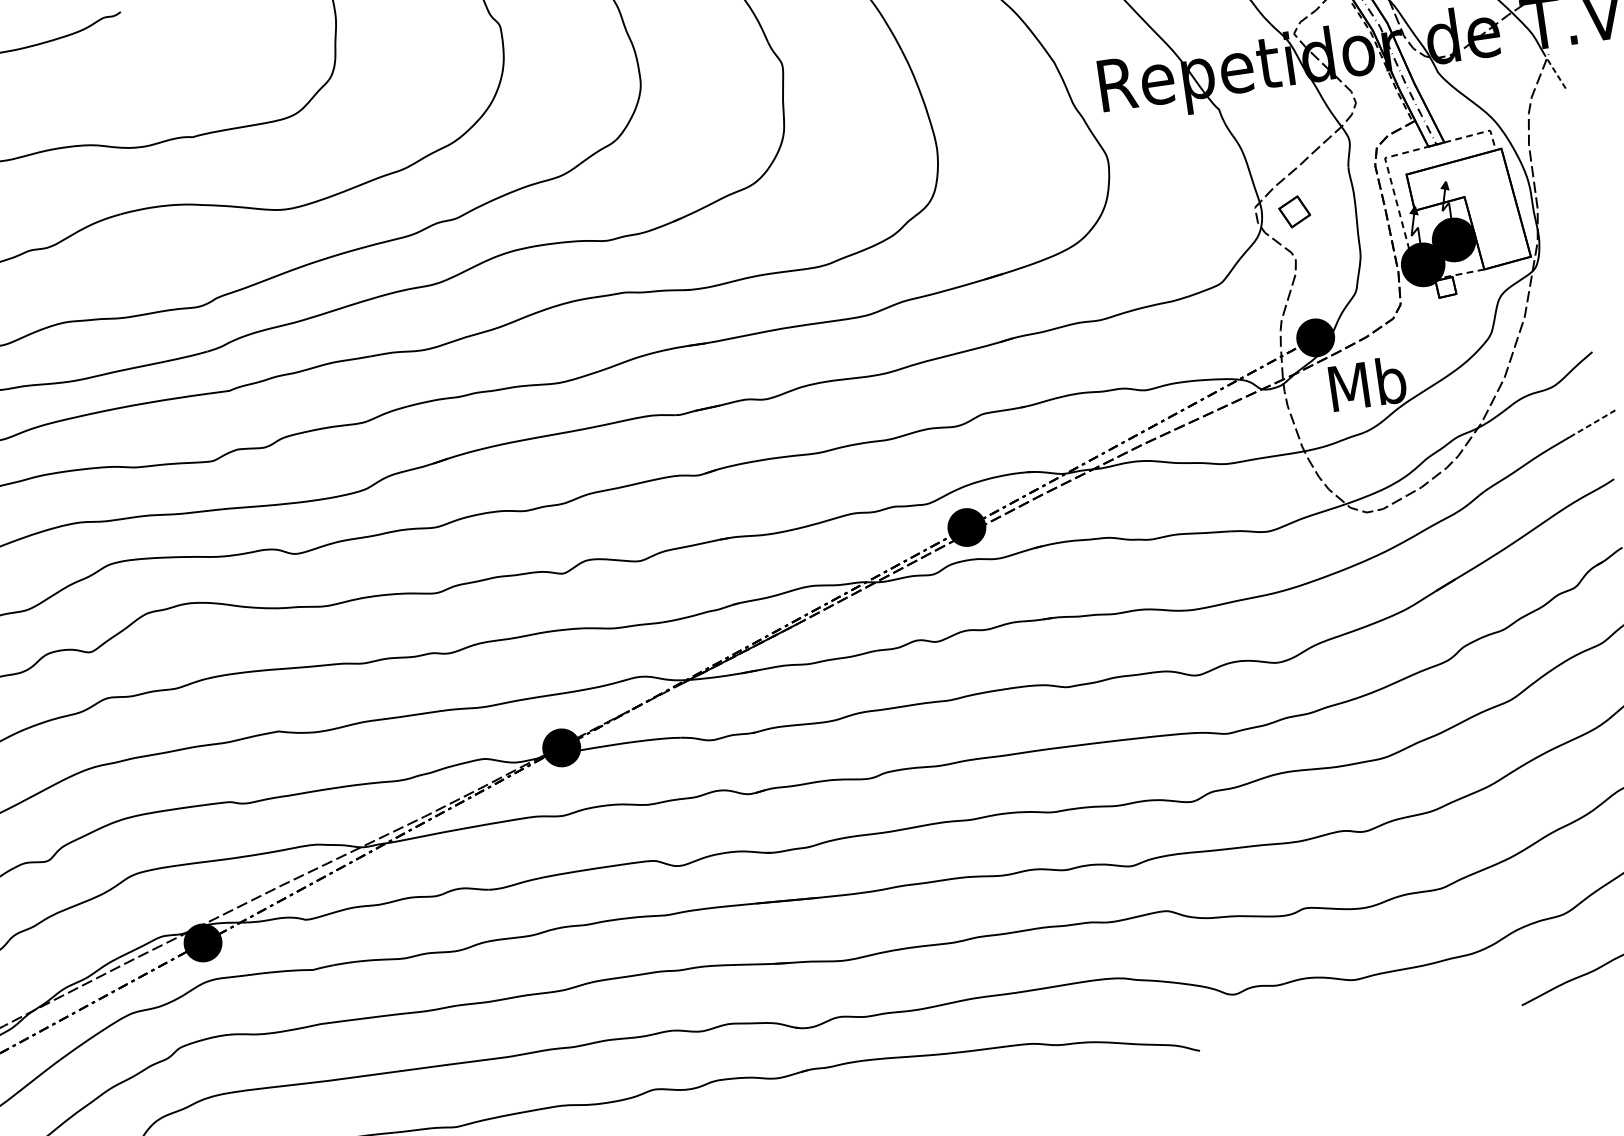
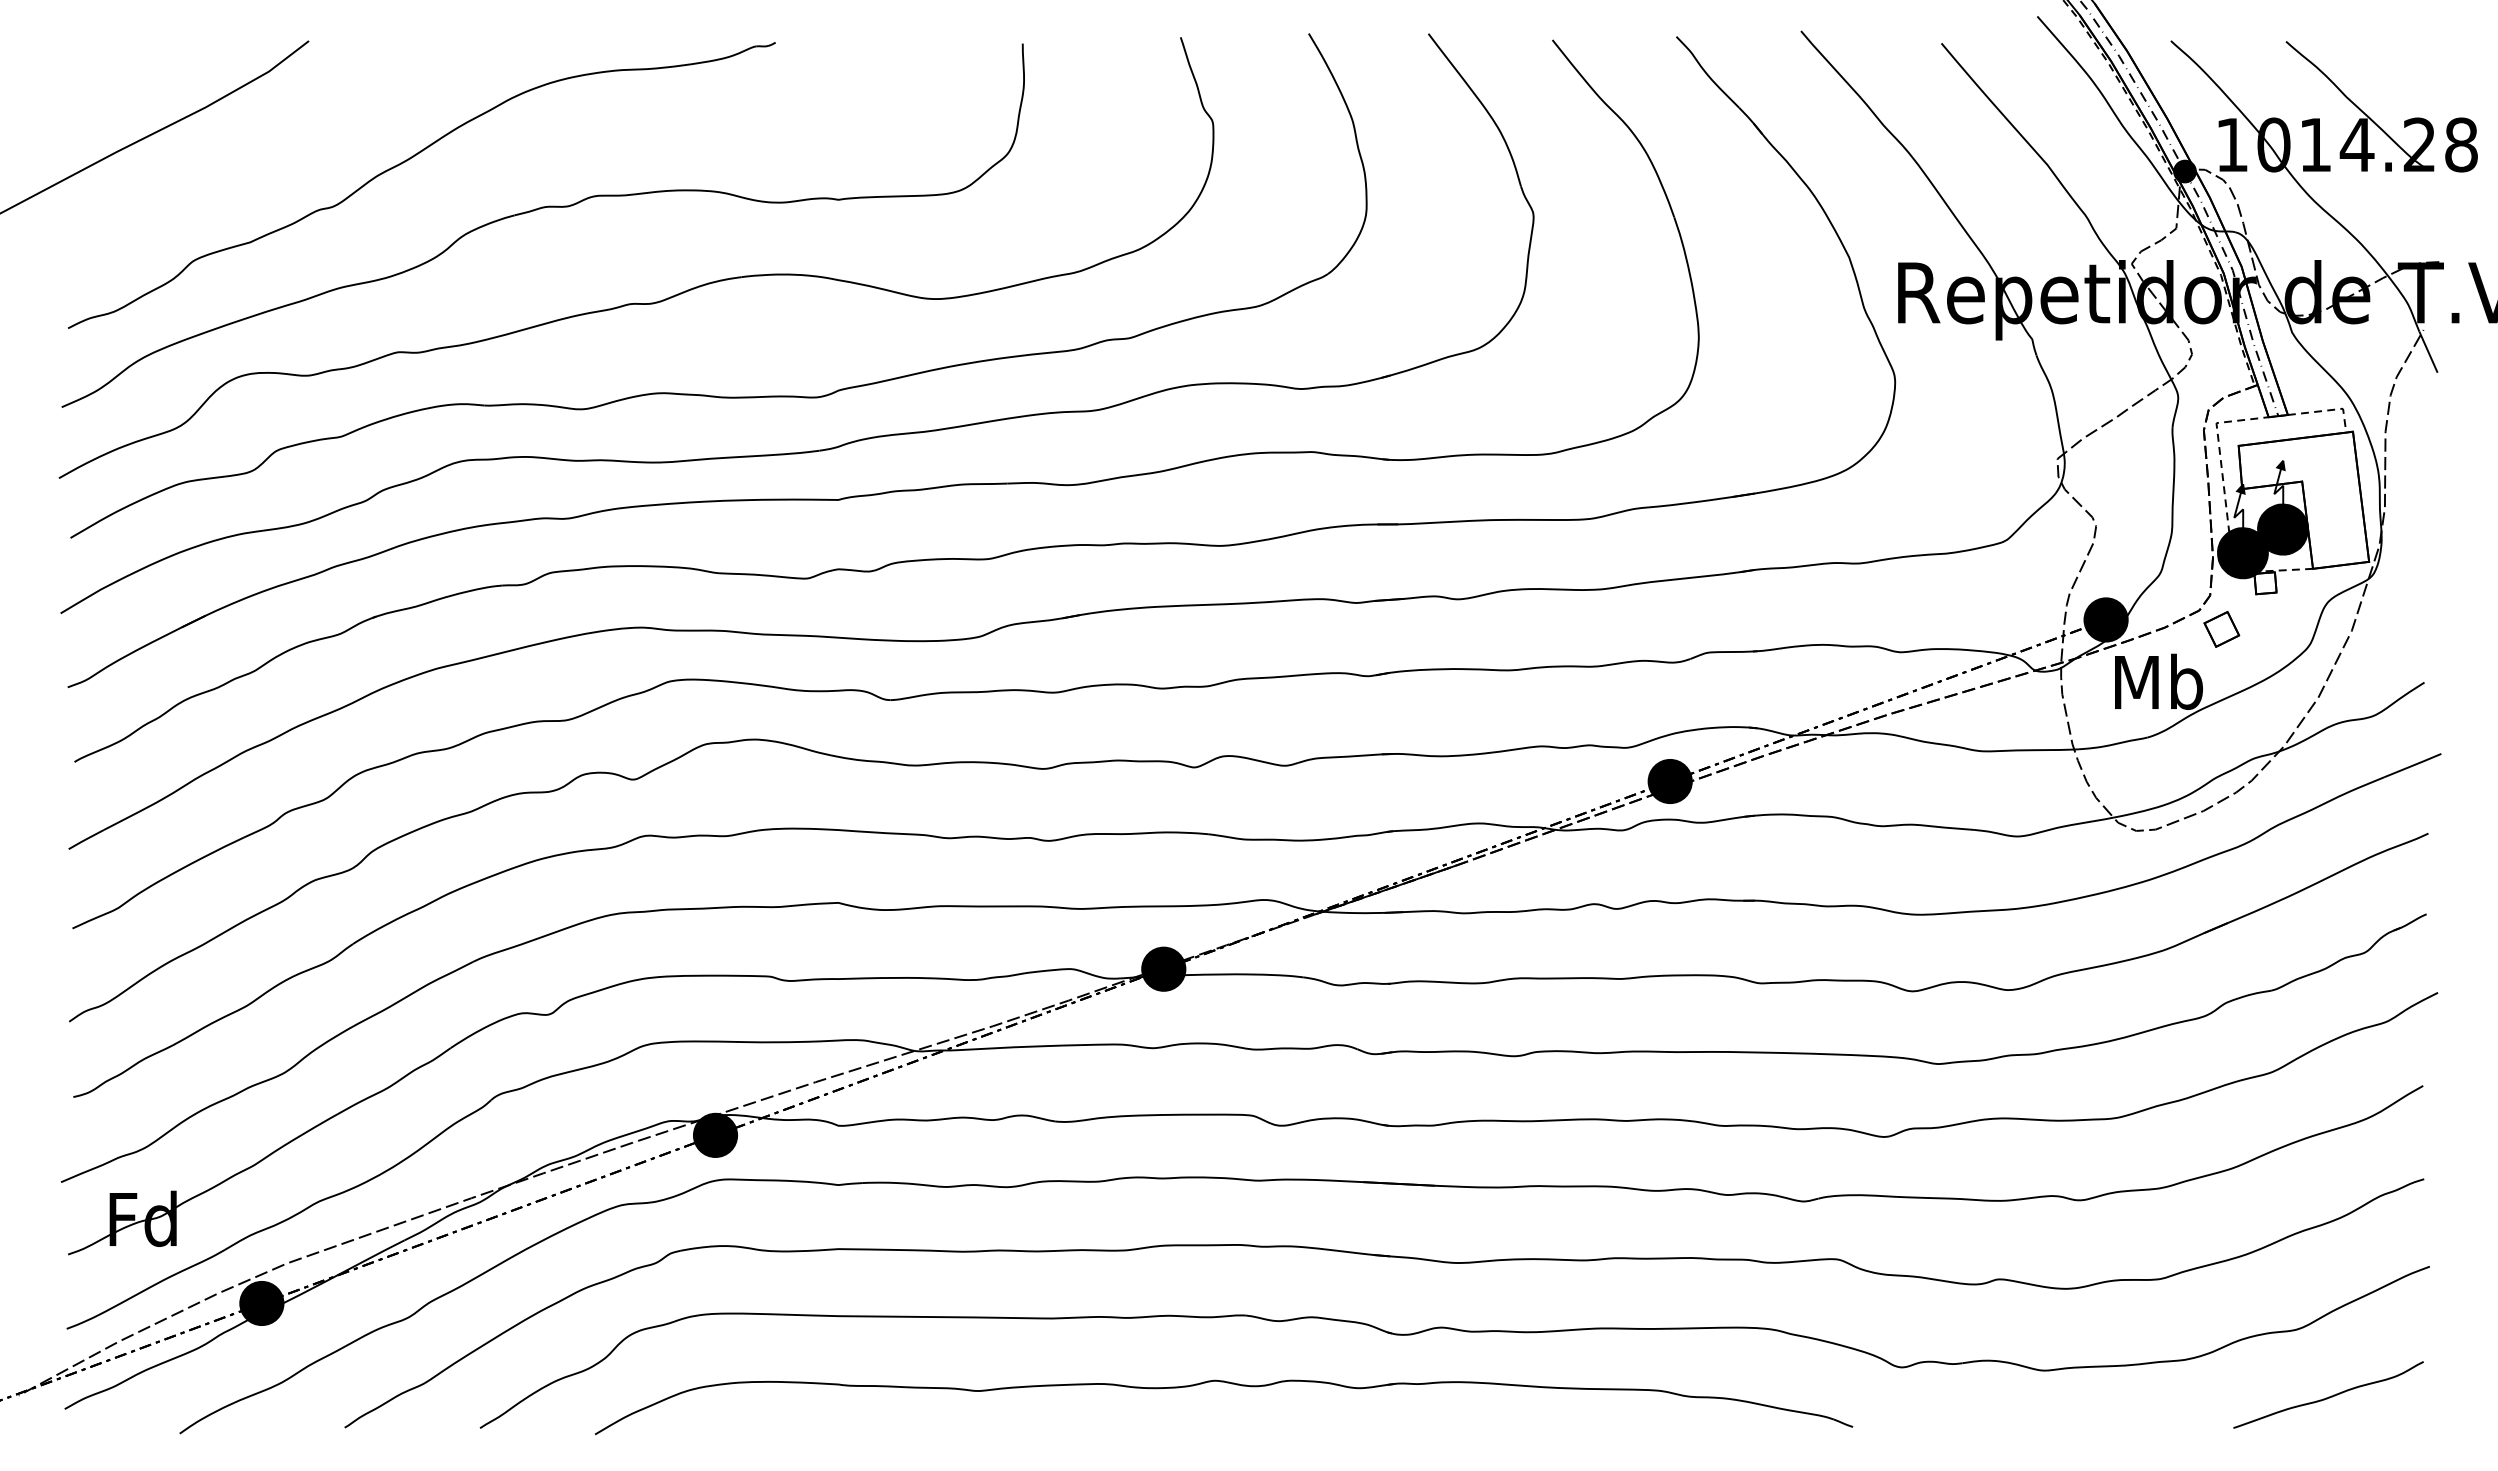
line: (1555, 72) -> (2428, 352), dashed -> solid
part: (1294, 211) -> (2221, 629), moved
line: (1593, 423) -> (2413, 765), dashed -> solid

